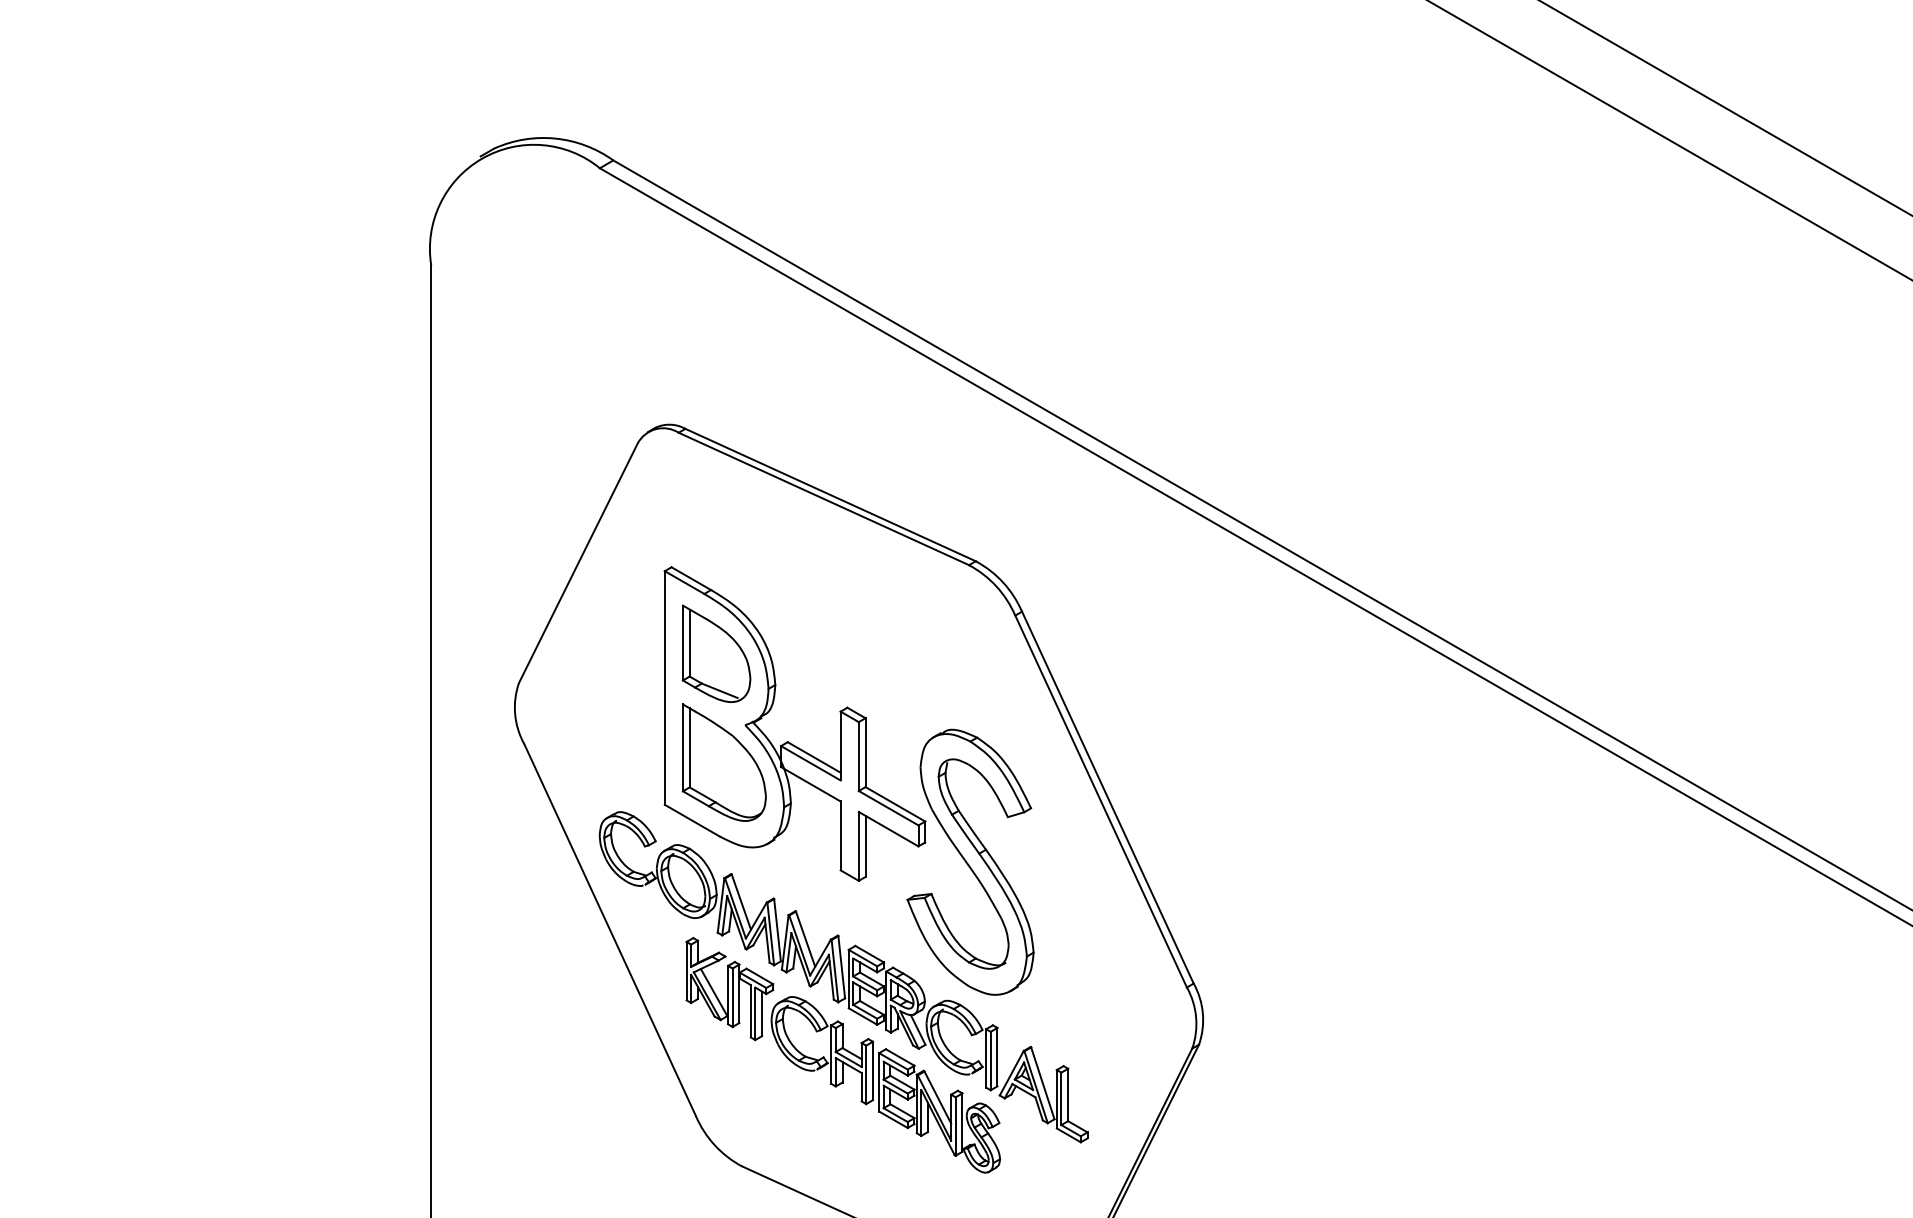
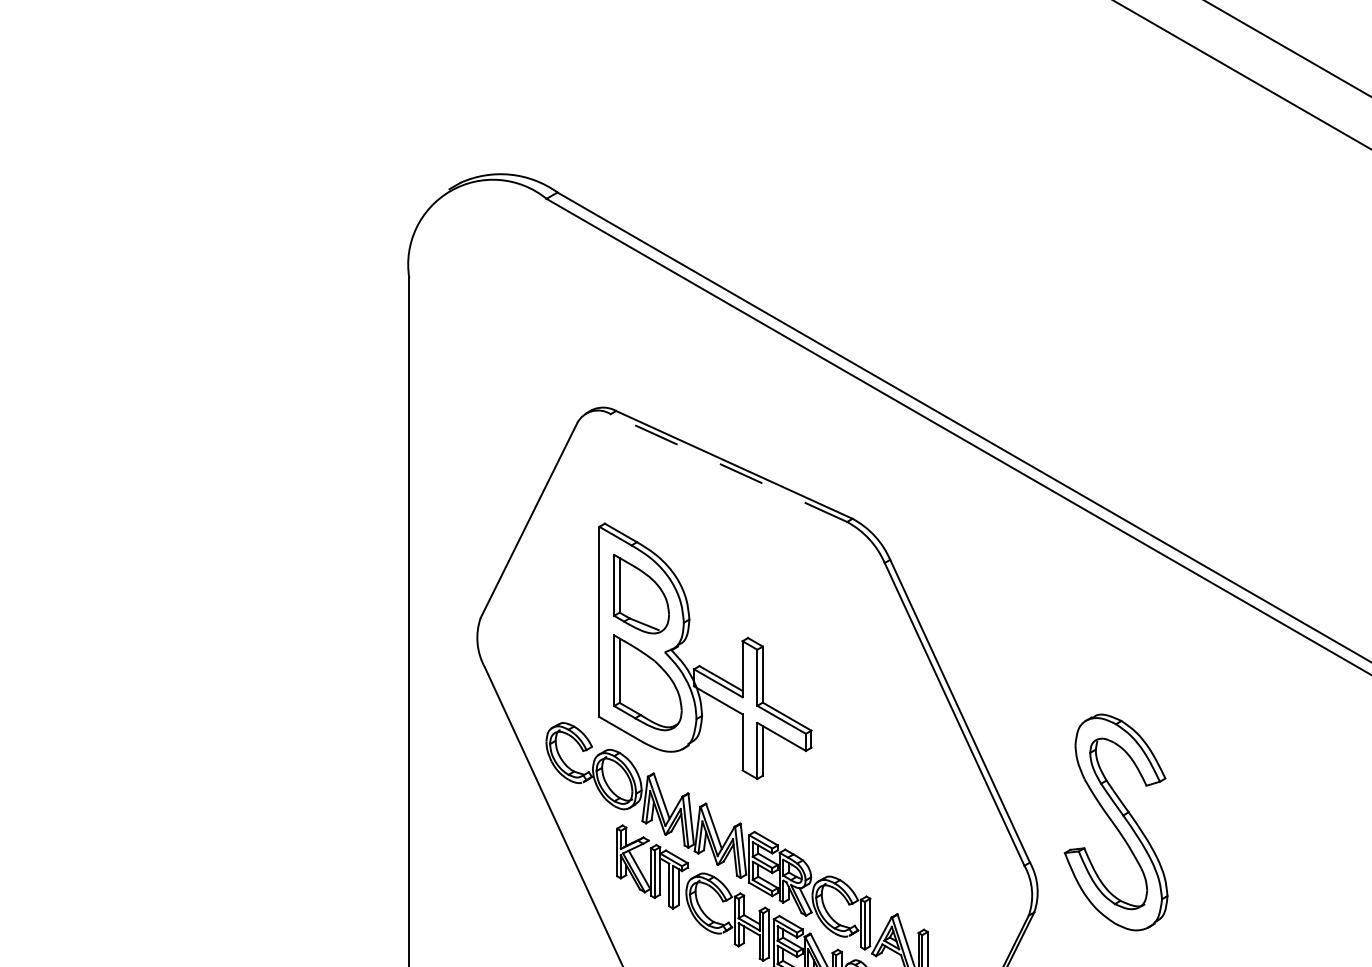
line: (823, 498) -> (728, 467), solid -> dashed
part: (970, 861) -> (1116, 821), moved

